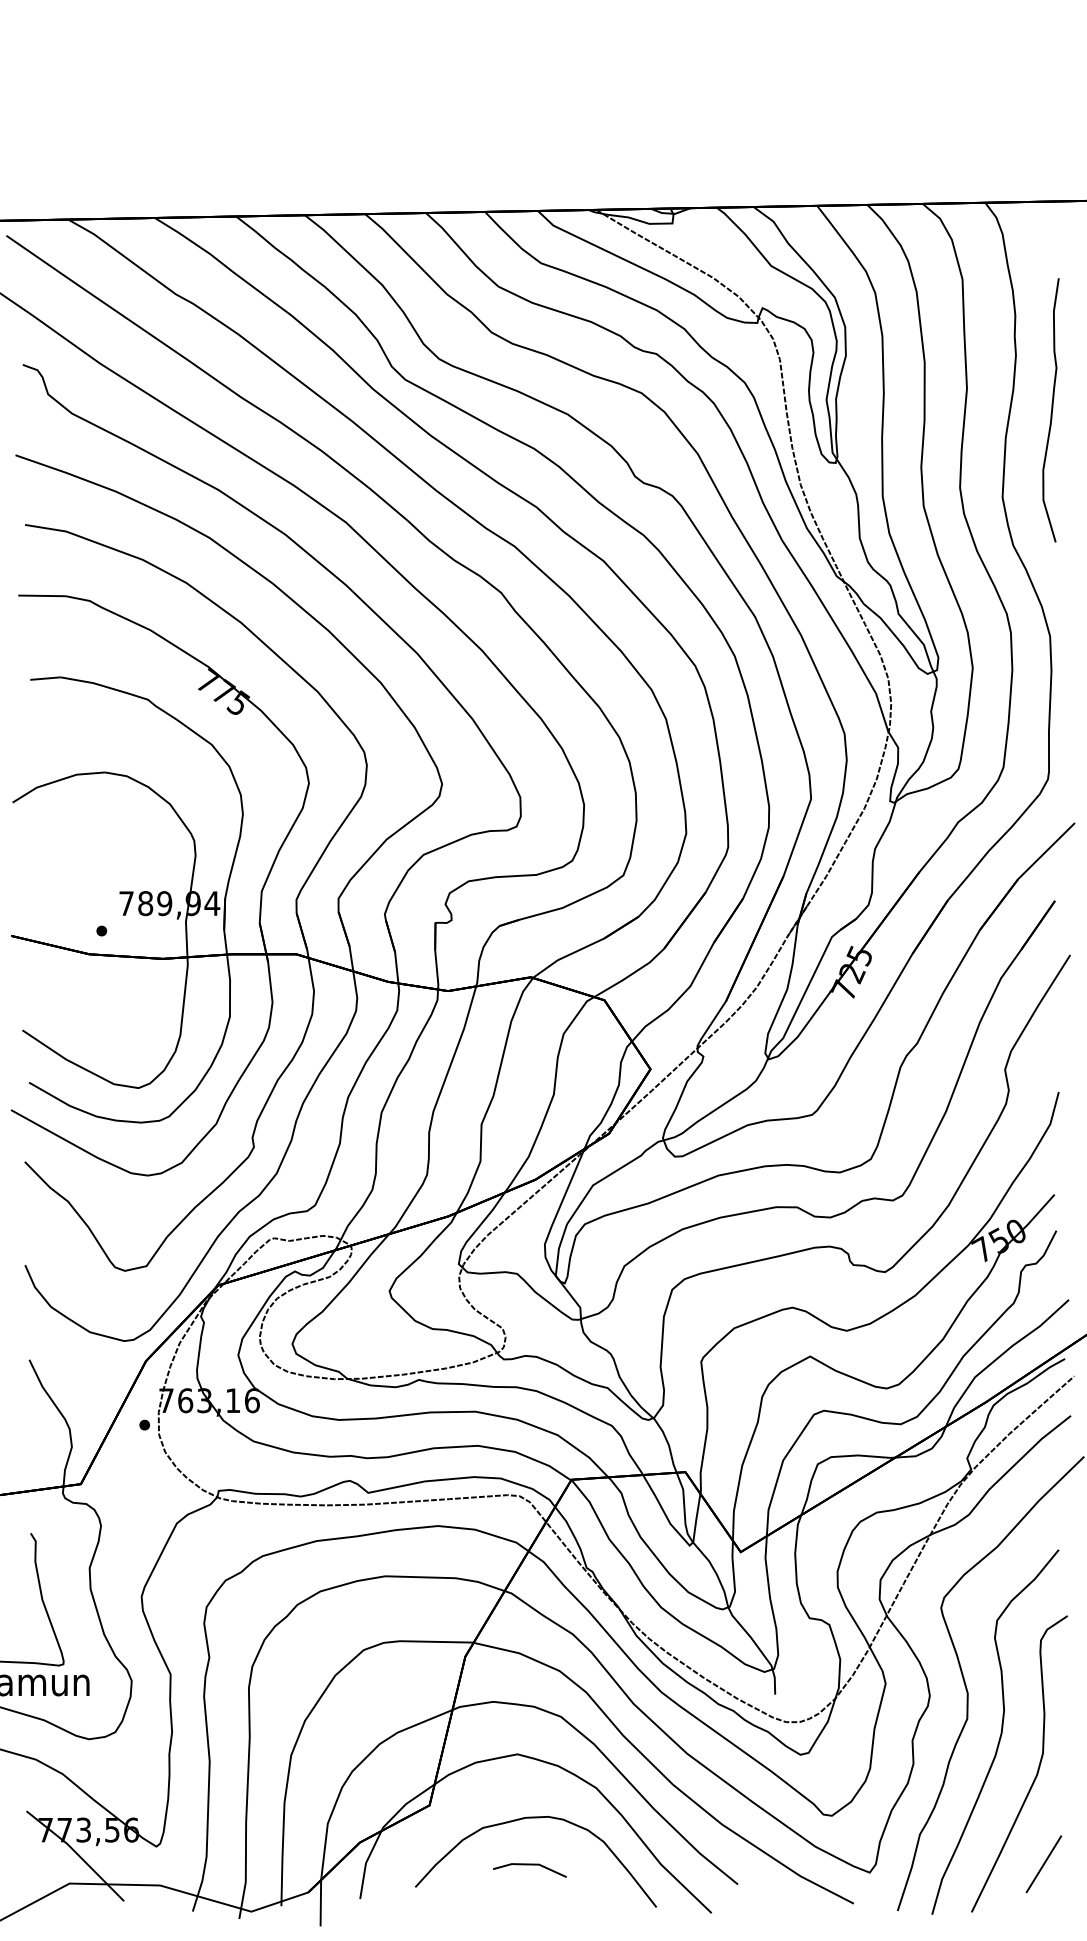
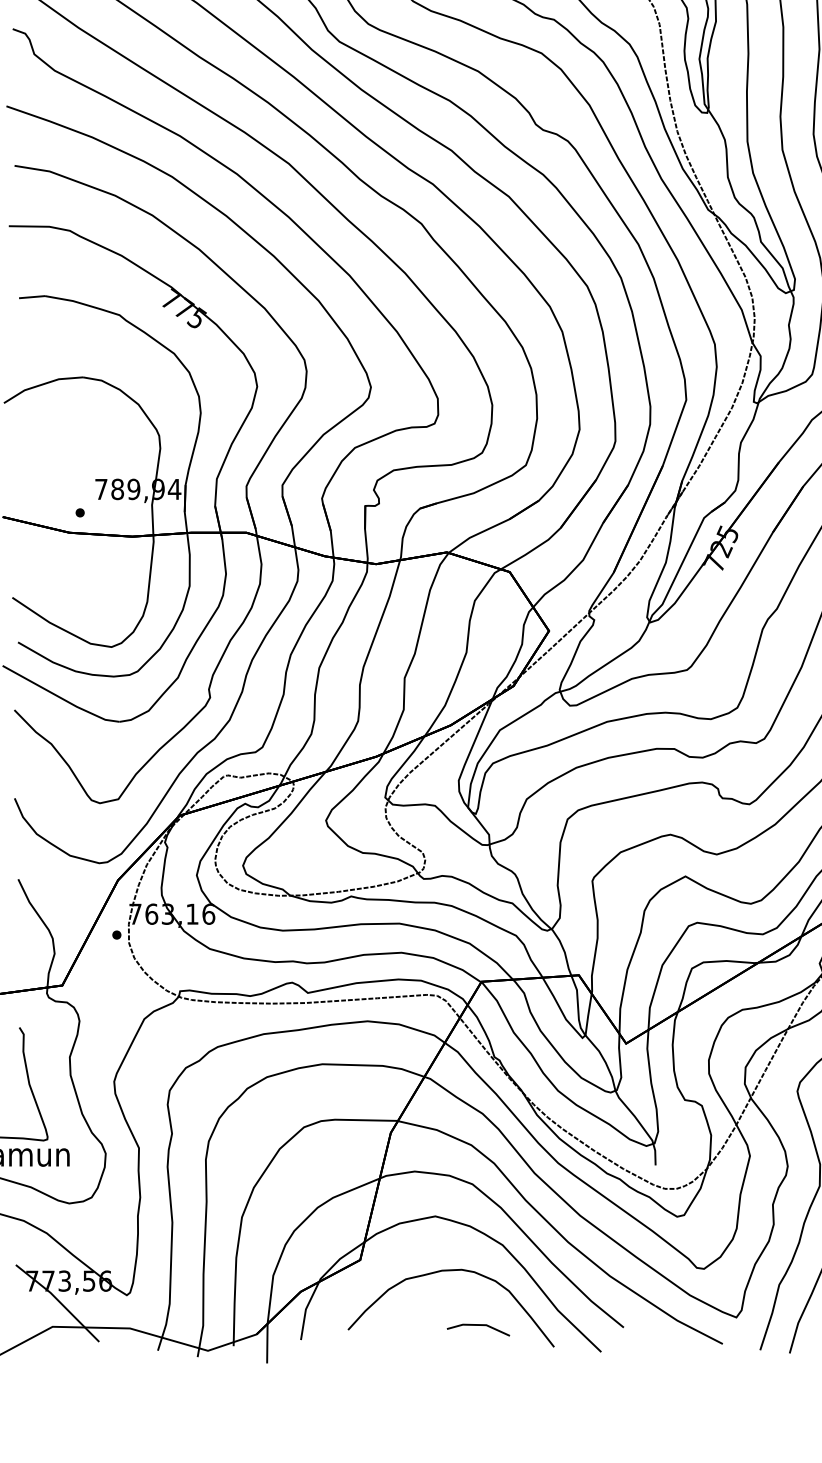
line: (529, 1865) -> (478, 1325), moved

